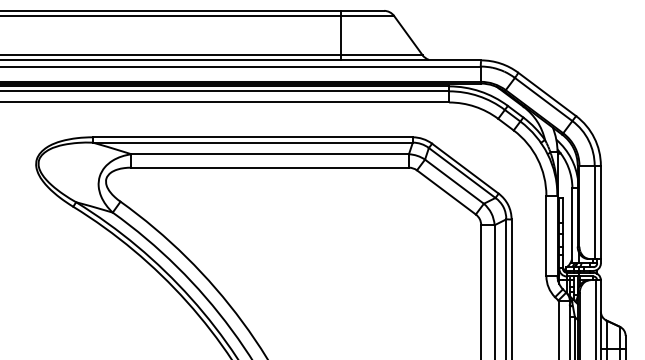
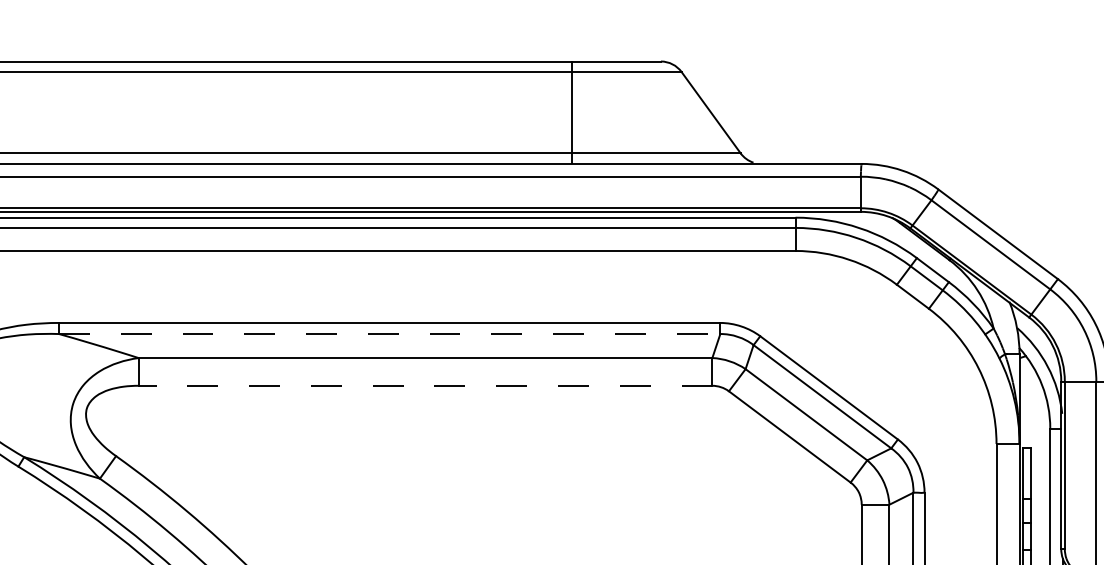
line: (252, 142) -> (388, 333), solid -> dashed
line: (270, 167) -> (426, 385), solid -> dashed

